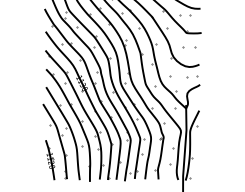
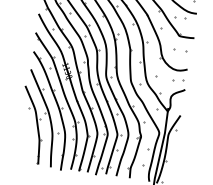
part: (50, 160) -> (24, 143), removed

